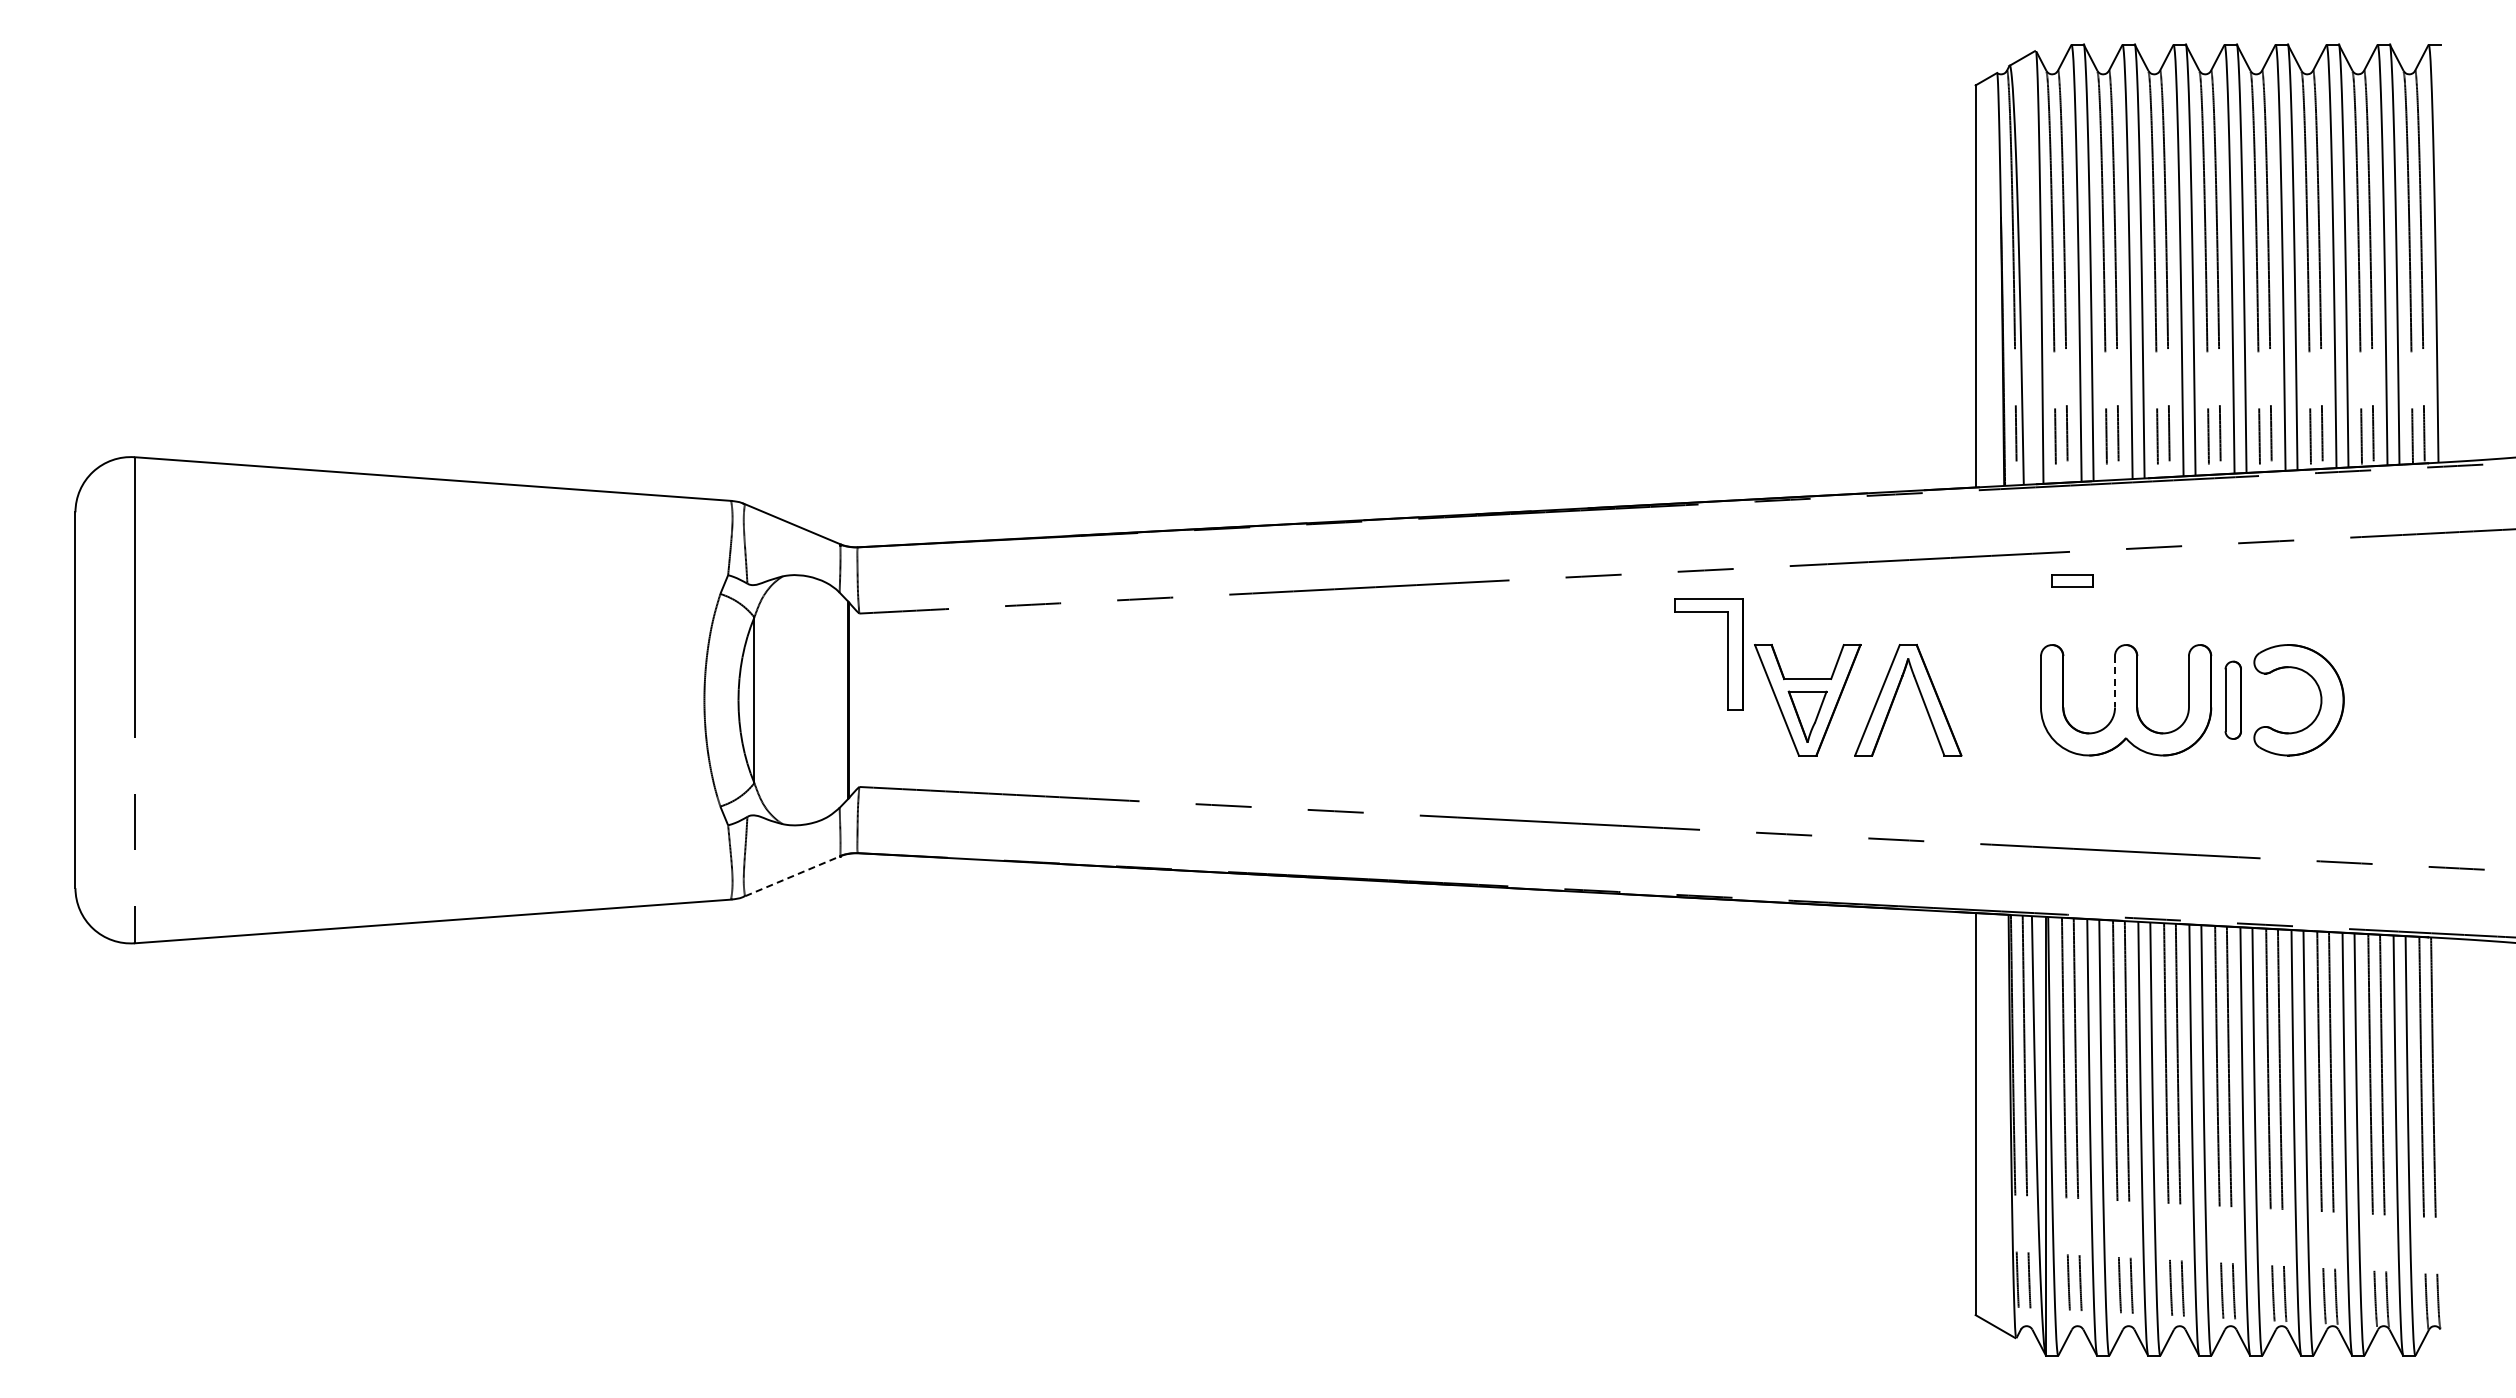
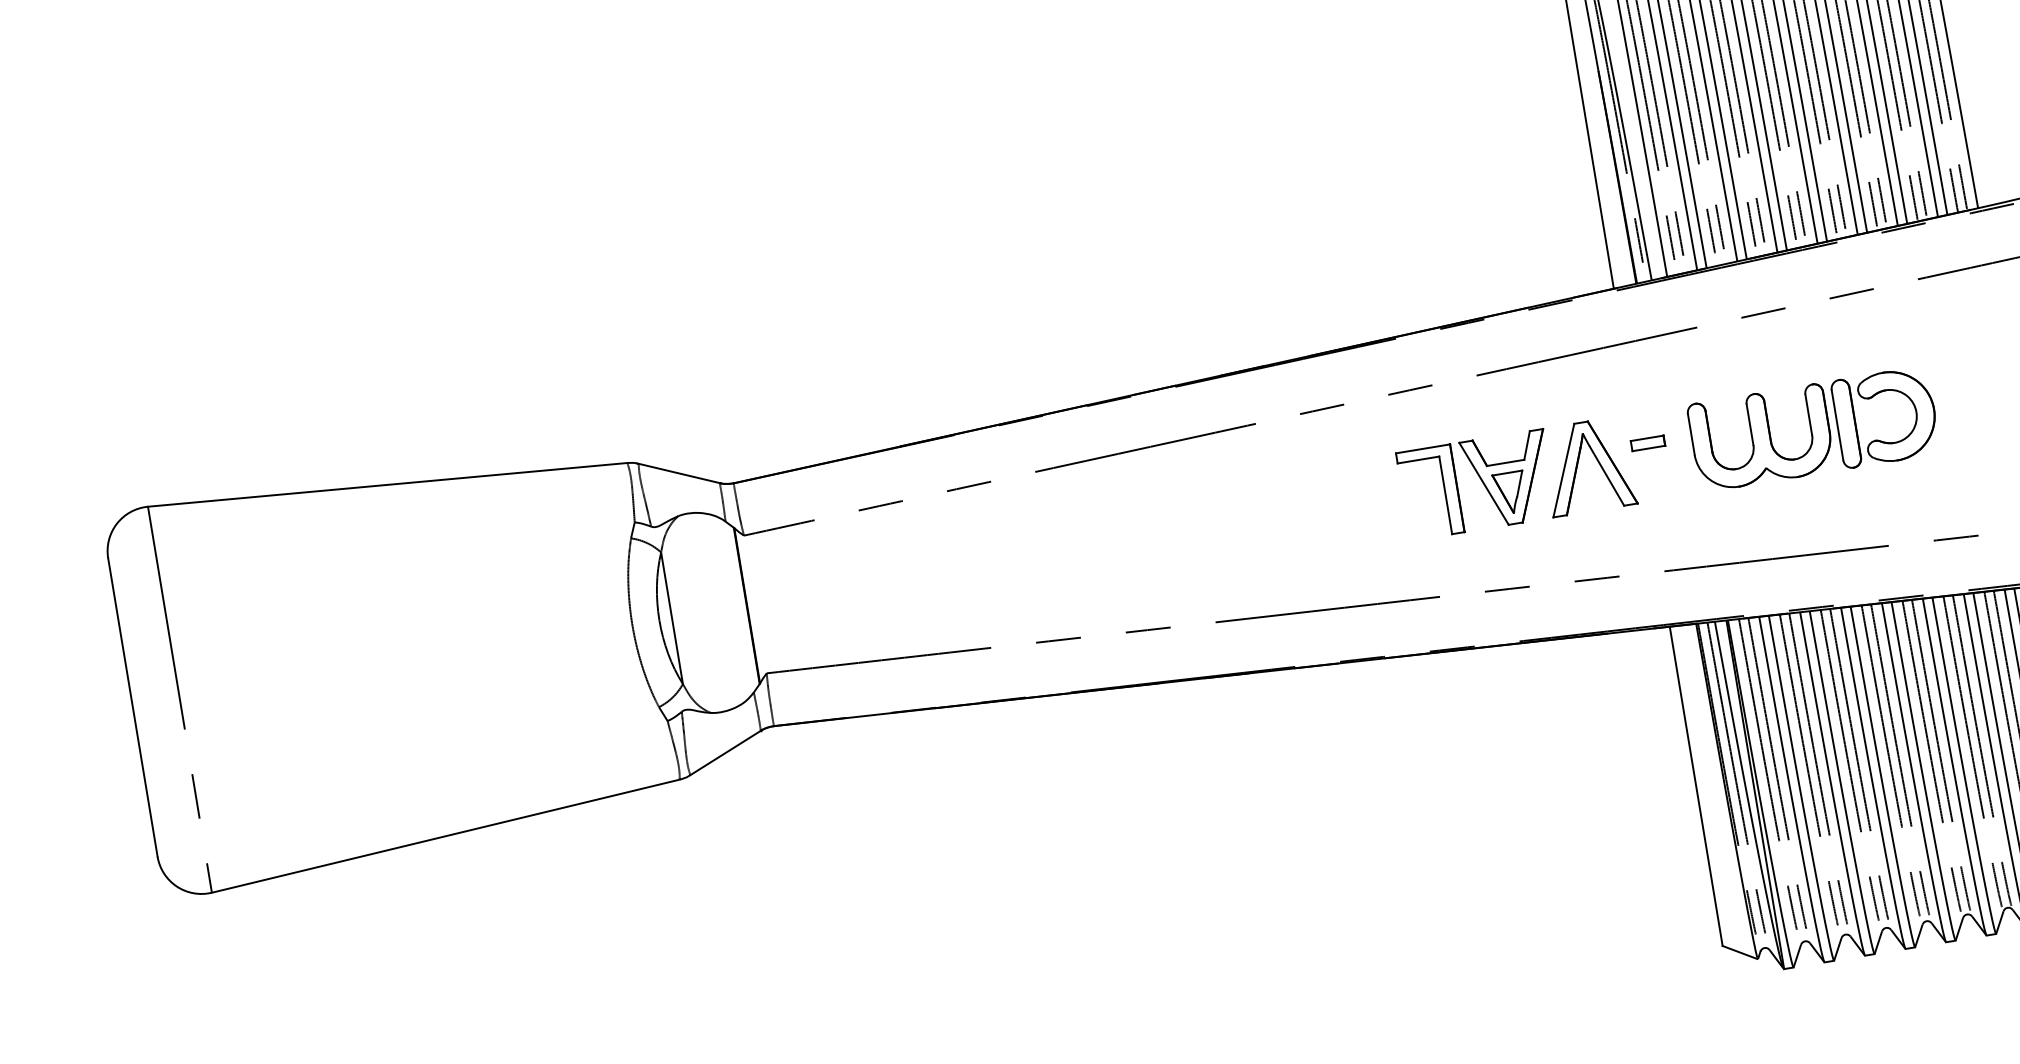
part: (2072, 580) -> (1648, 442), moved
part: (1727, 654) -> (1444, 490), moved
line: (2114, 681) -> (1749, 424), dashed -> solid
part: (2233, 700) -> (1846, 424), size x1.43
line: (793, 875) -> (726, 752), dashed -> solid

